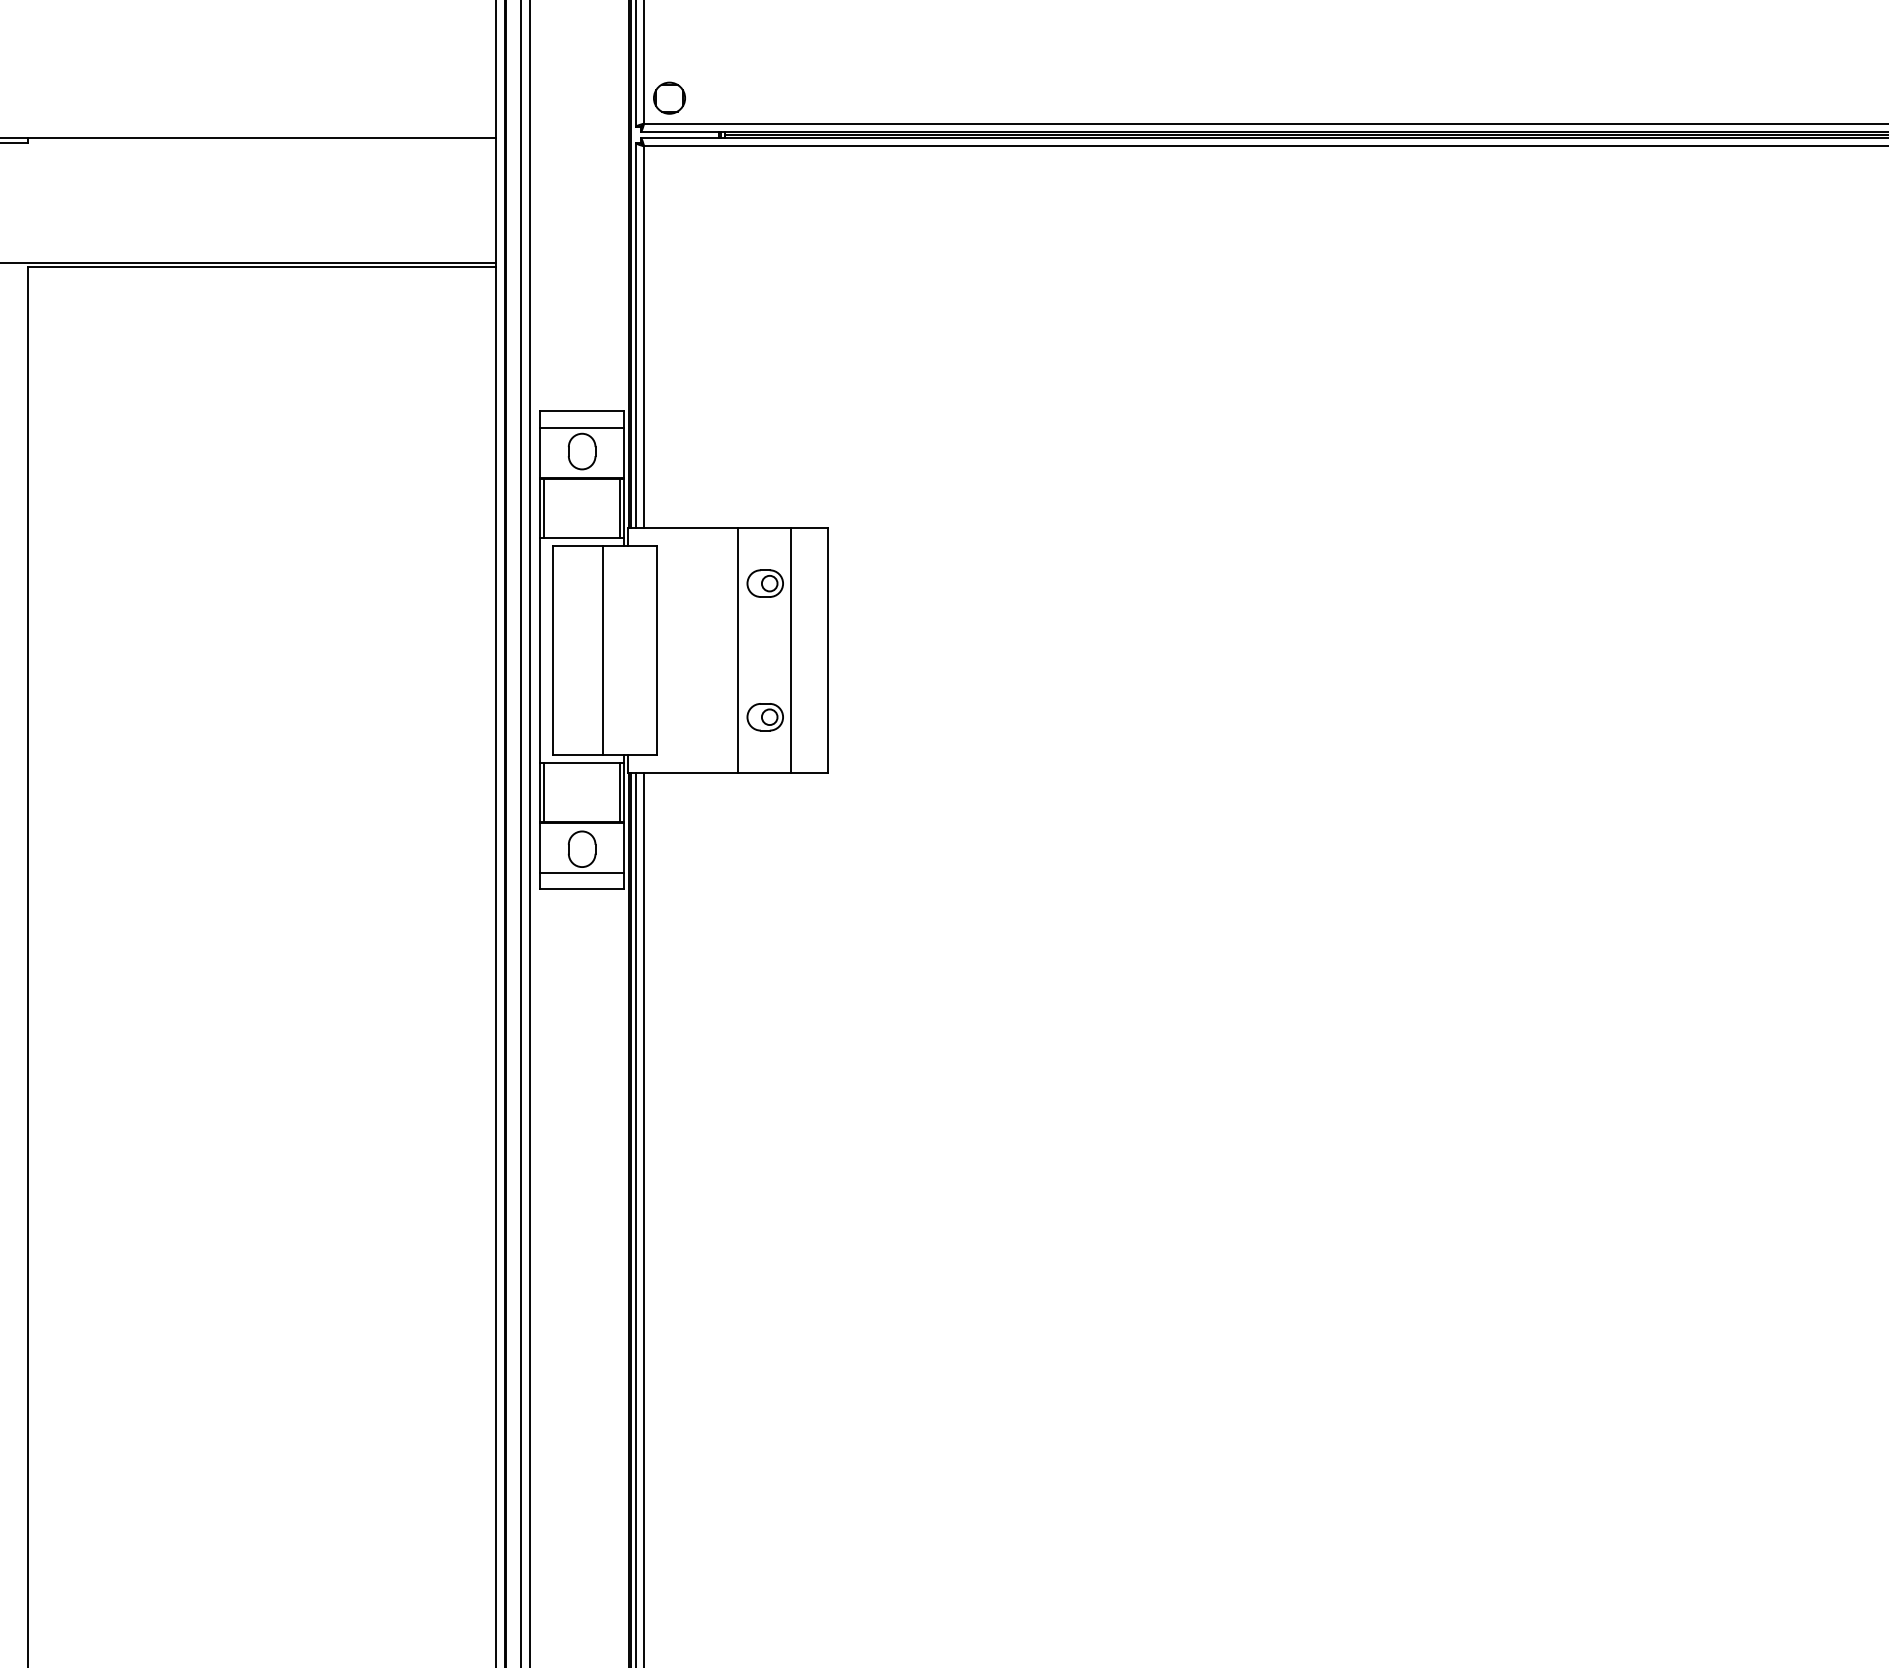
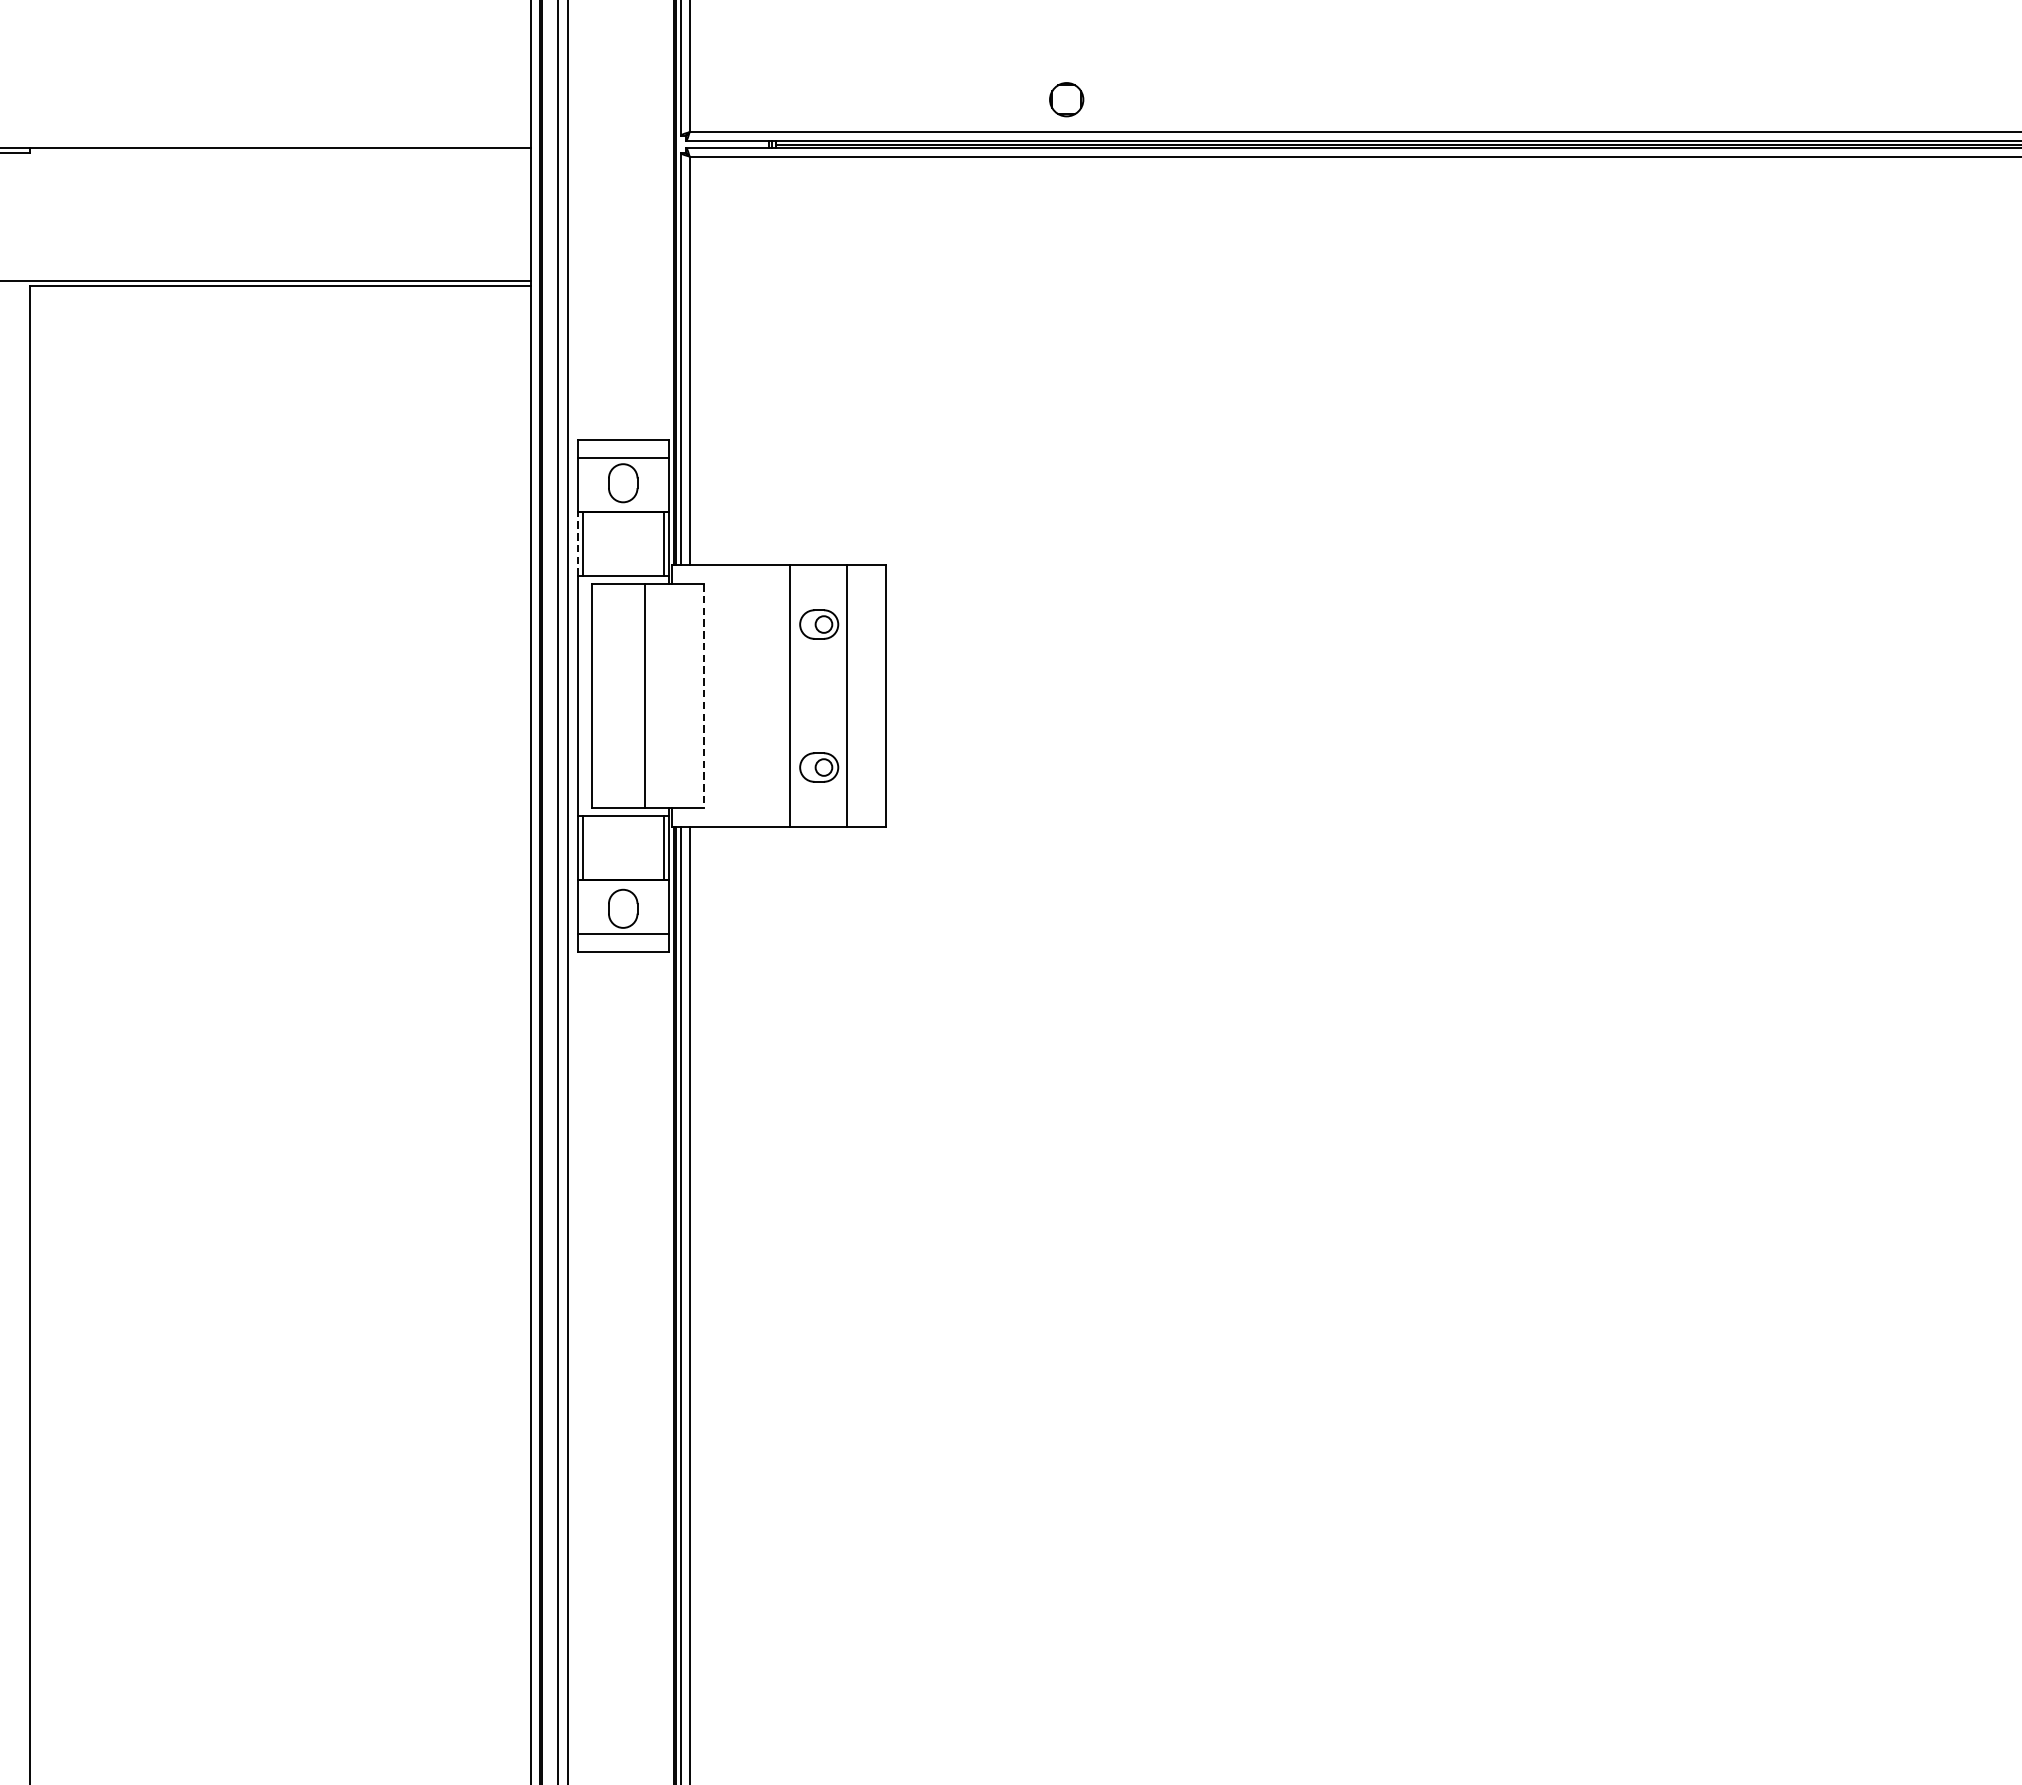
part: (669, 97) -> (1066, 98), moved
line: (539, 508) -> (577, 544), solid -> dashed
line: (657, 650) -> (703, 696), solid -> dashed

